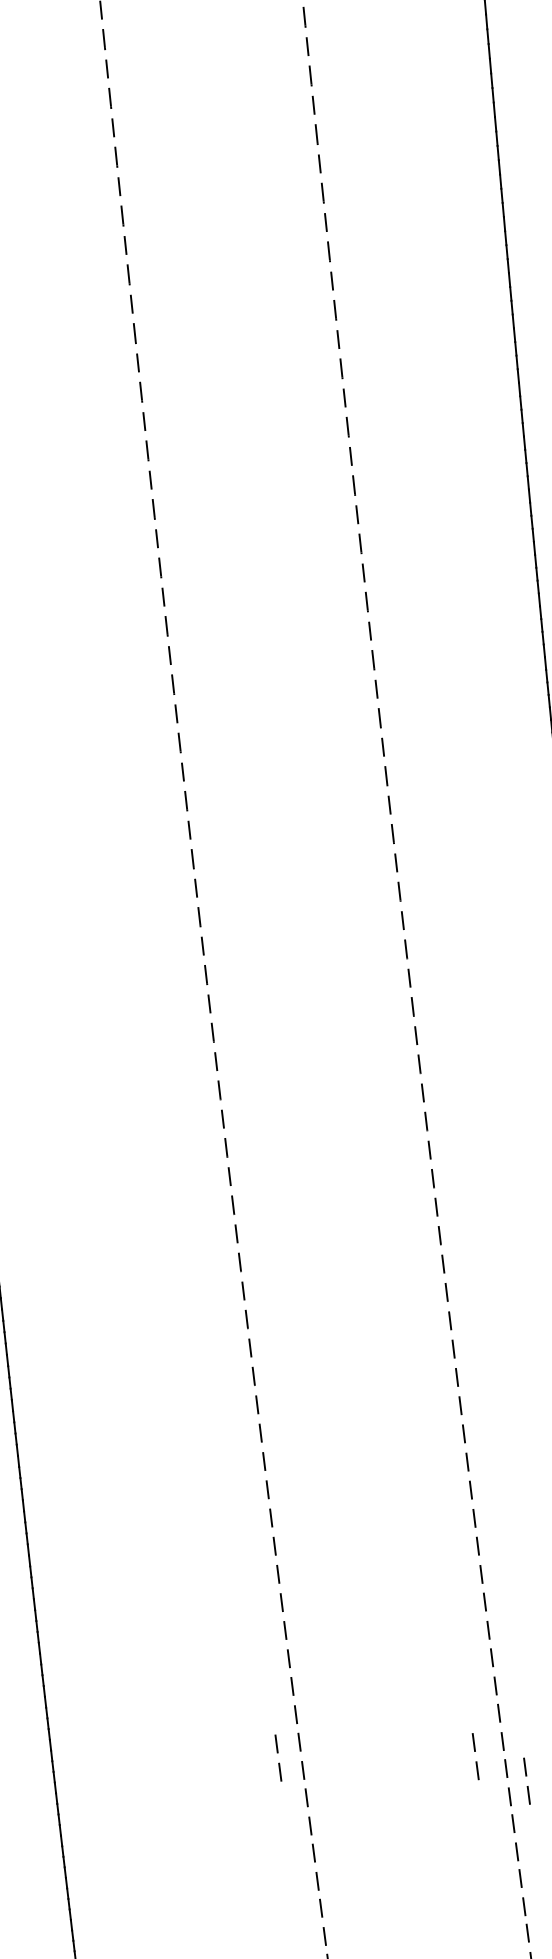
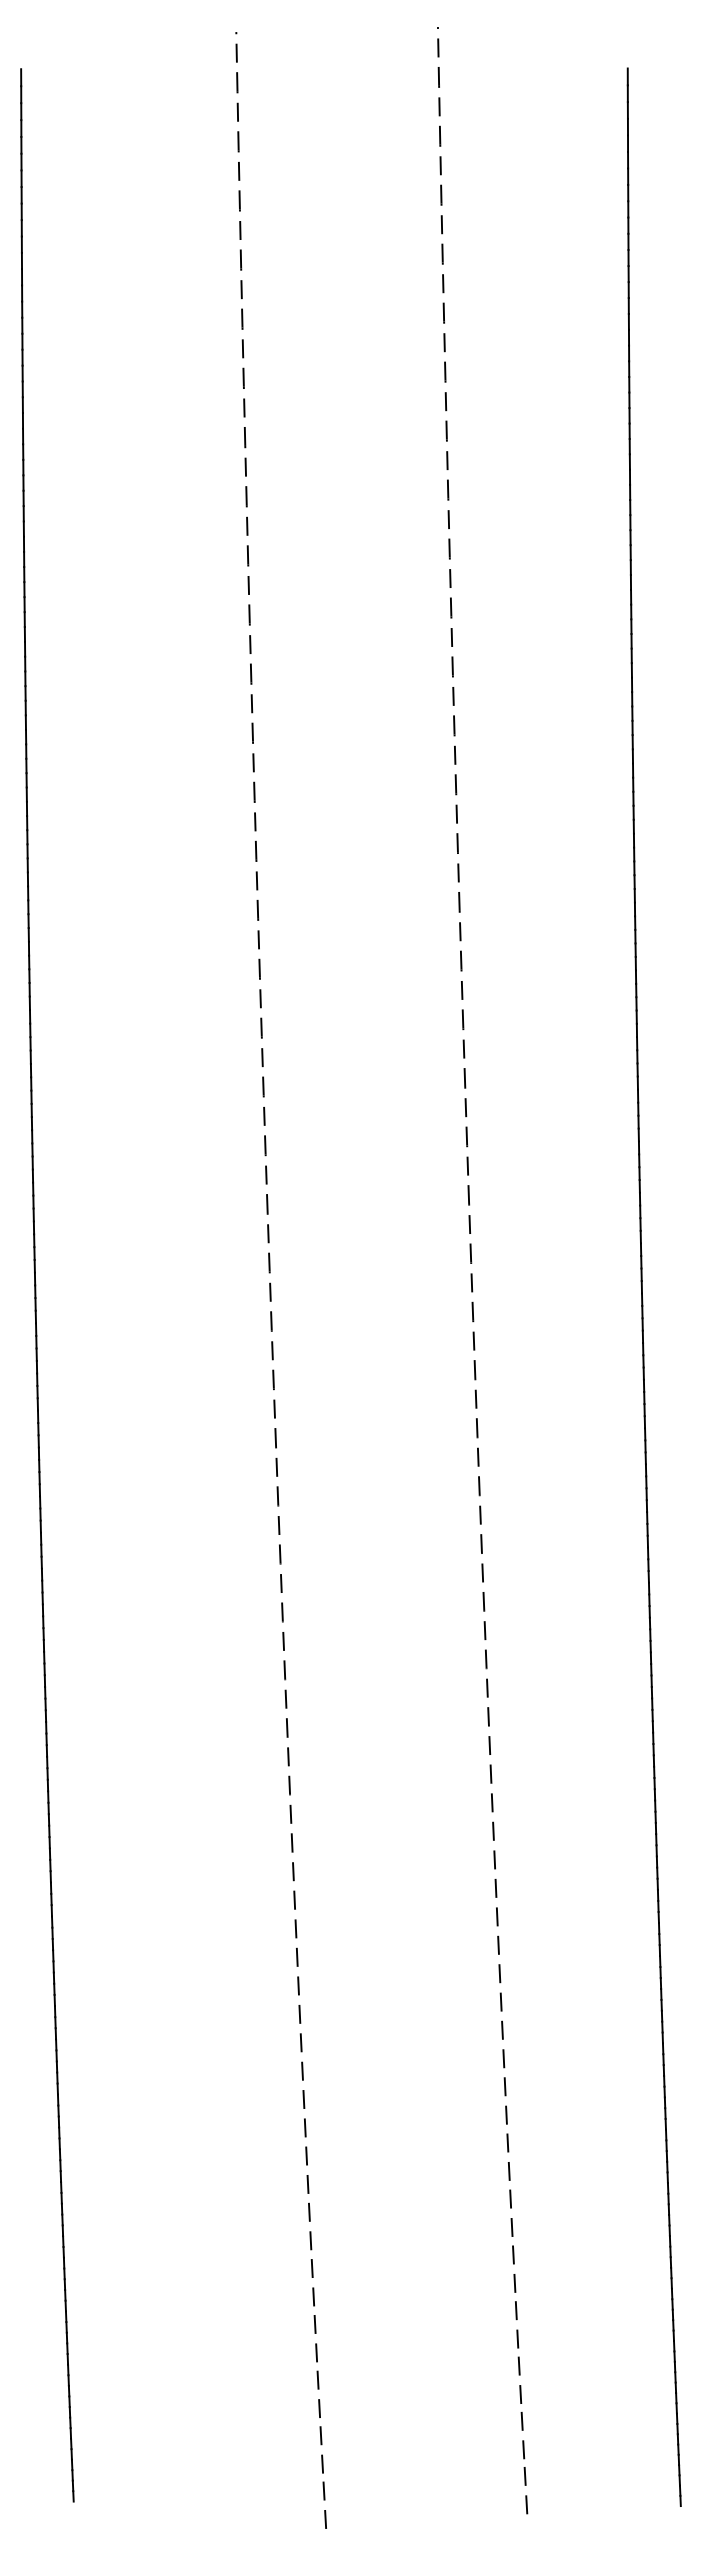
line: (475, 1751) -> (486, 2291), removed
line: (277, 1752) -> (289, 2277), removed
line: (526, 1776) -> (535, 2320), removed

